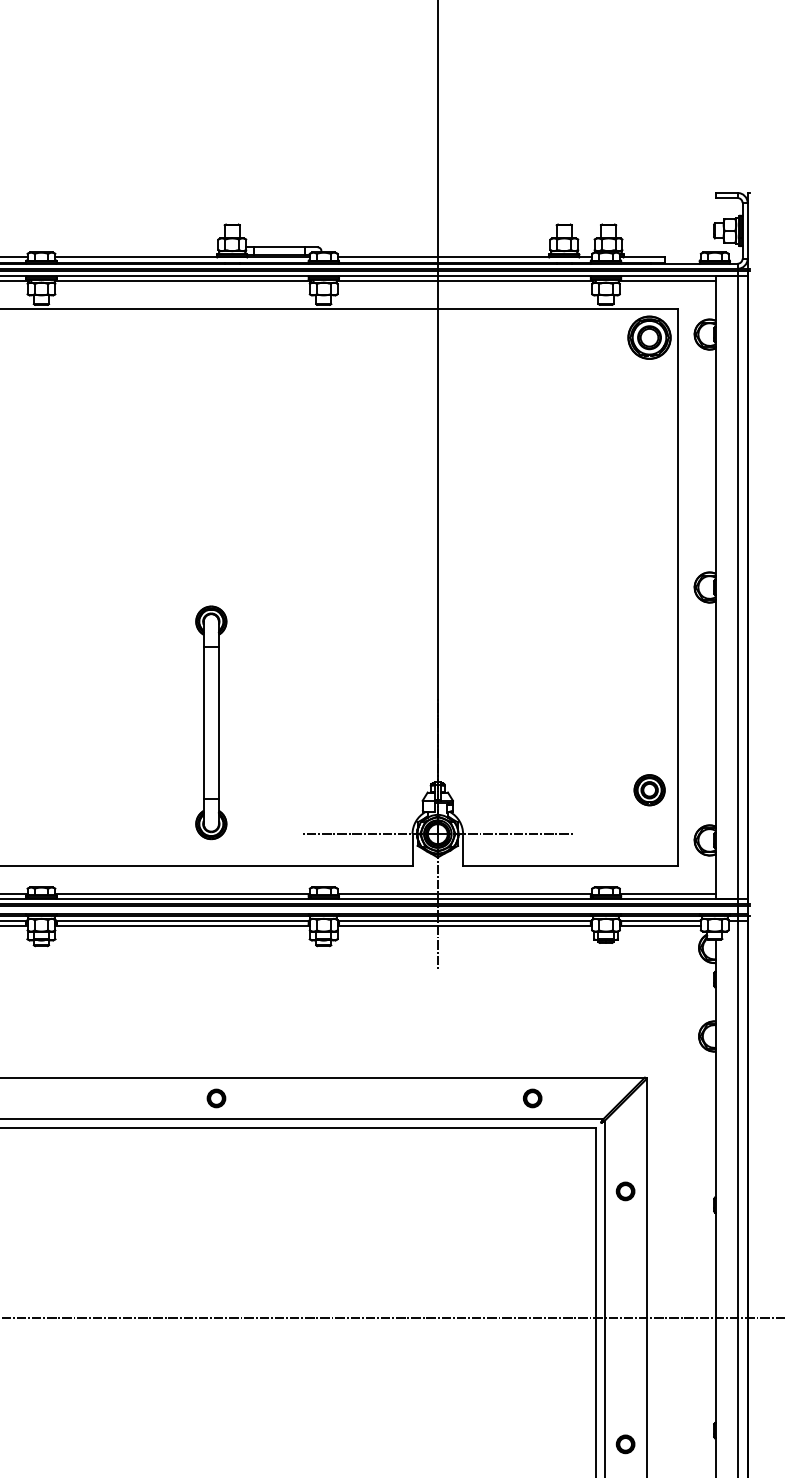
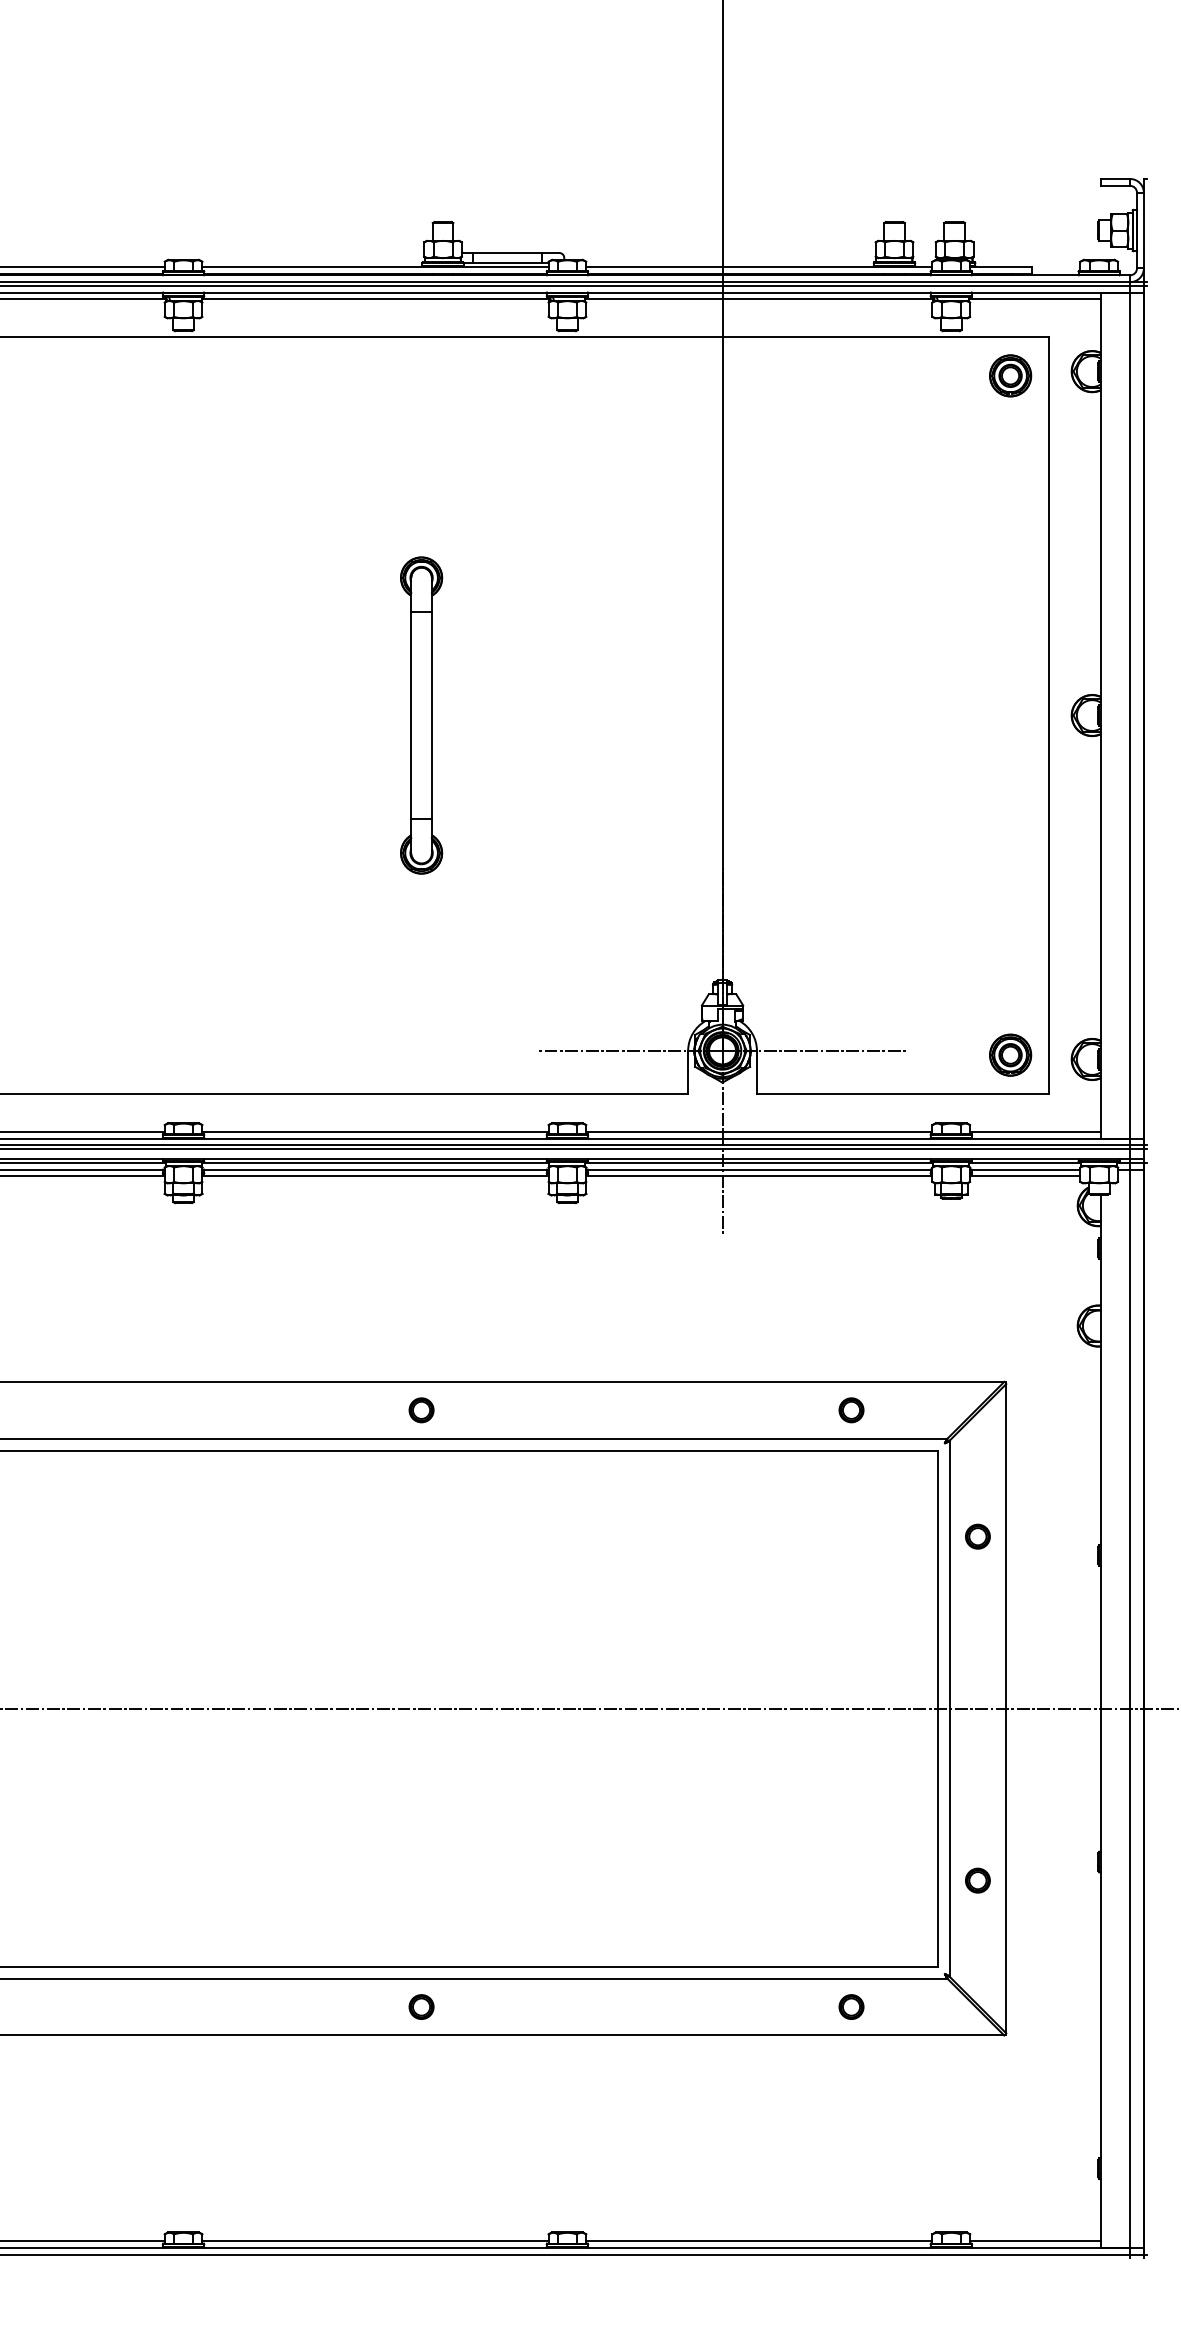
part: (649, 337) -> (1010, 375), size x0.71
part: (211, 722) -> (421, 715), moved
part: (649, 789) -> (1010, 1054), moved

